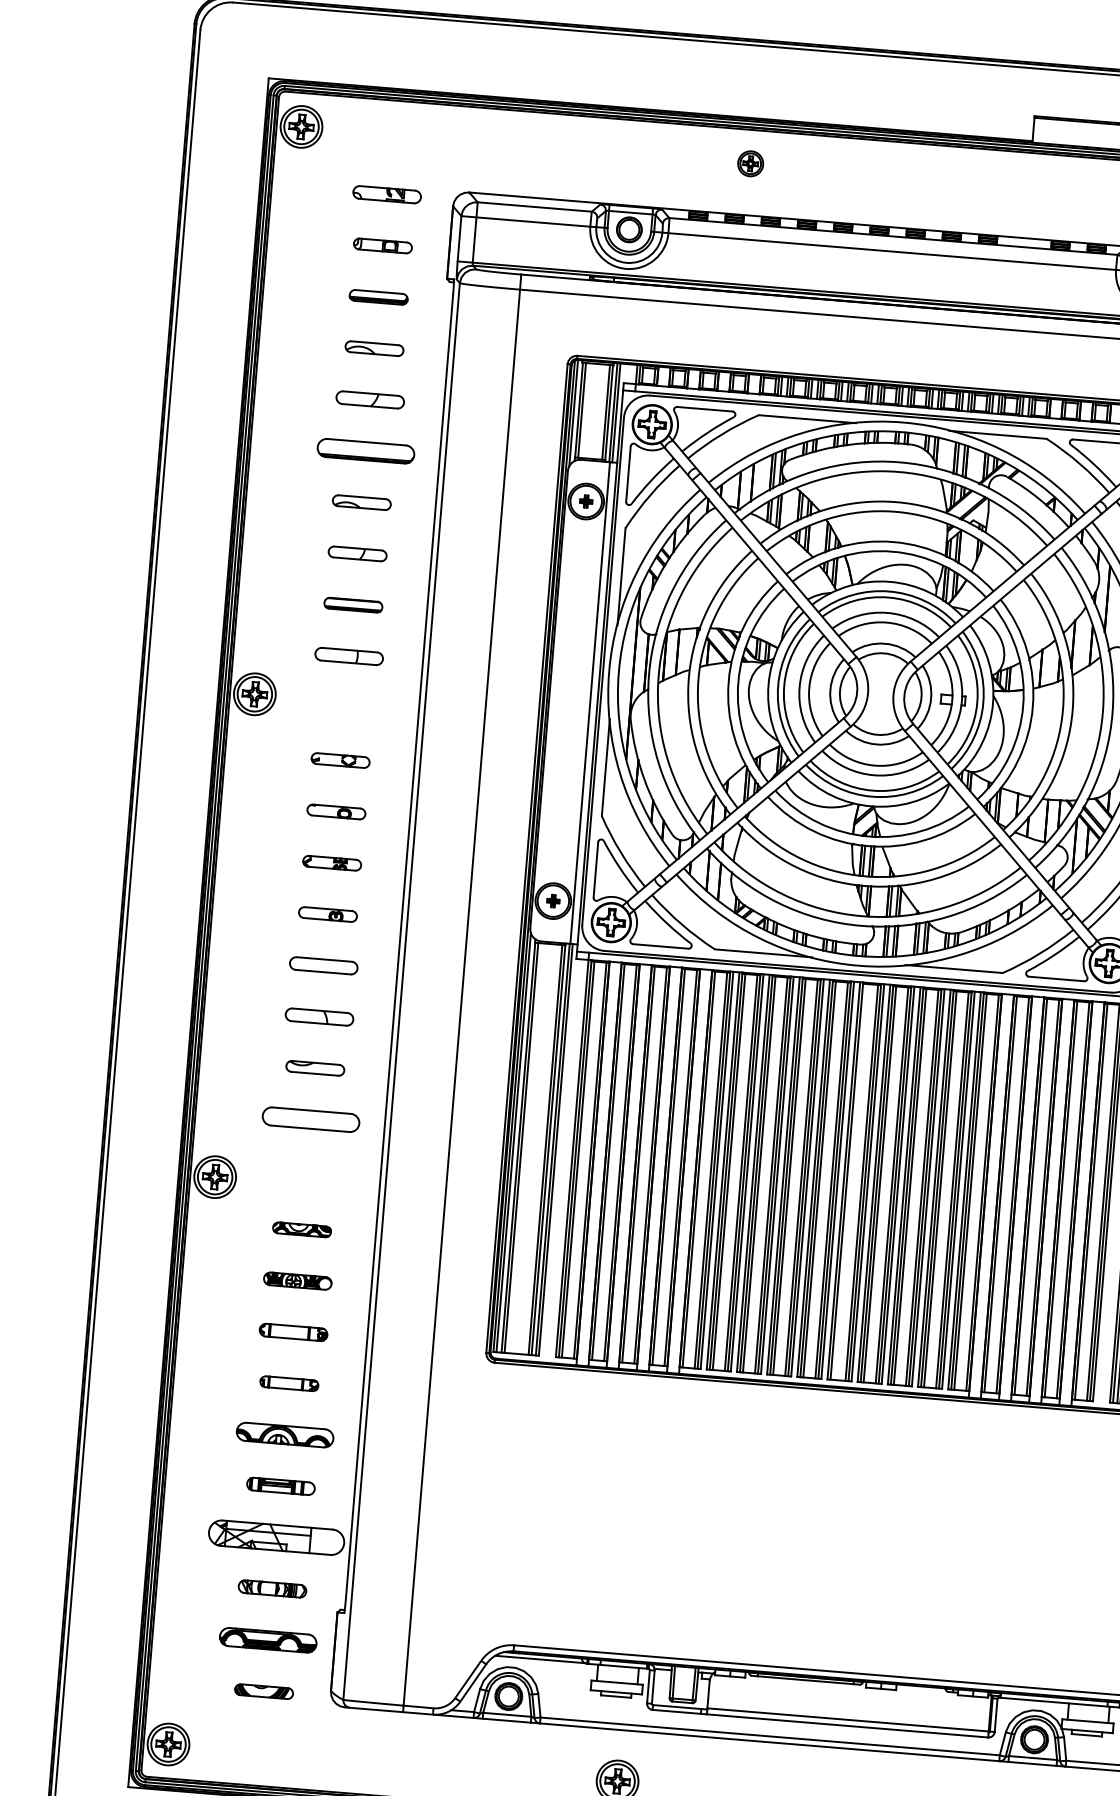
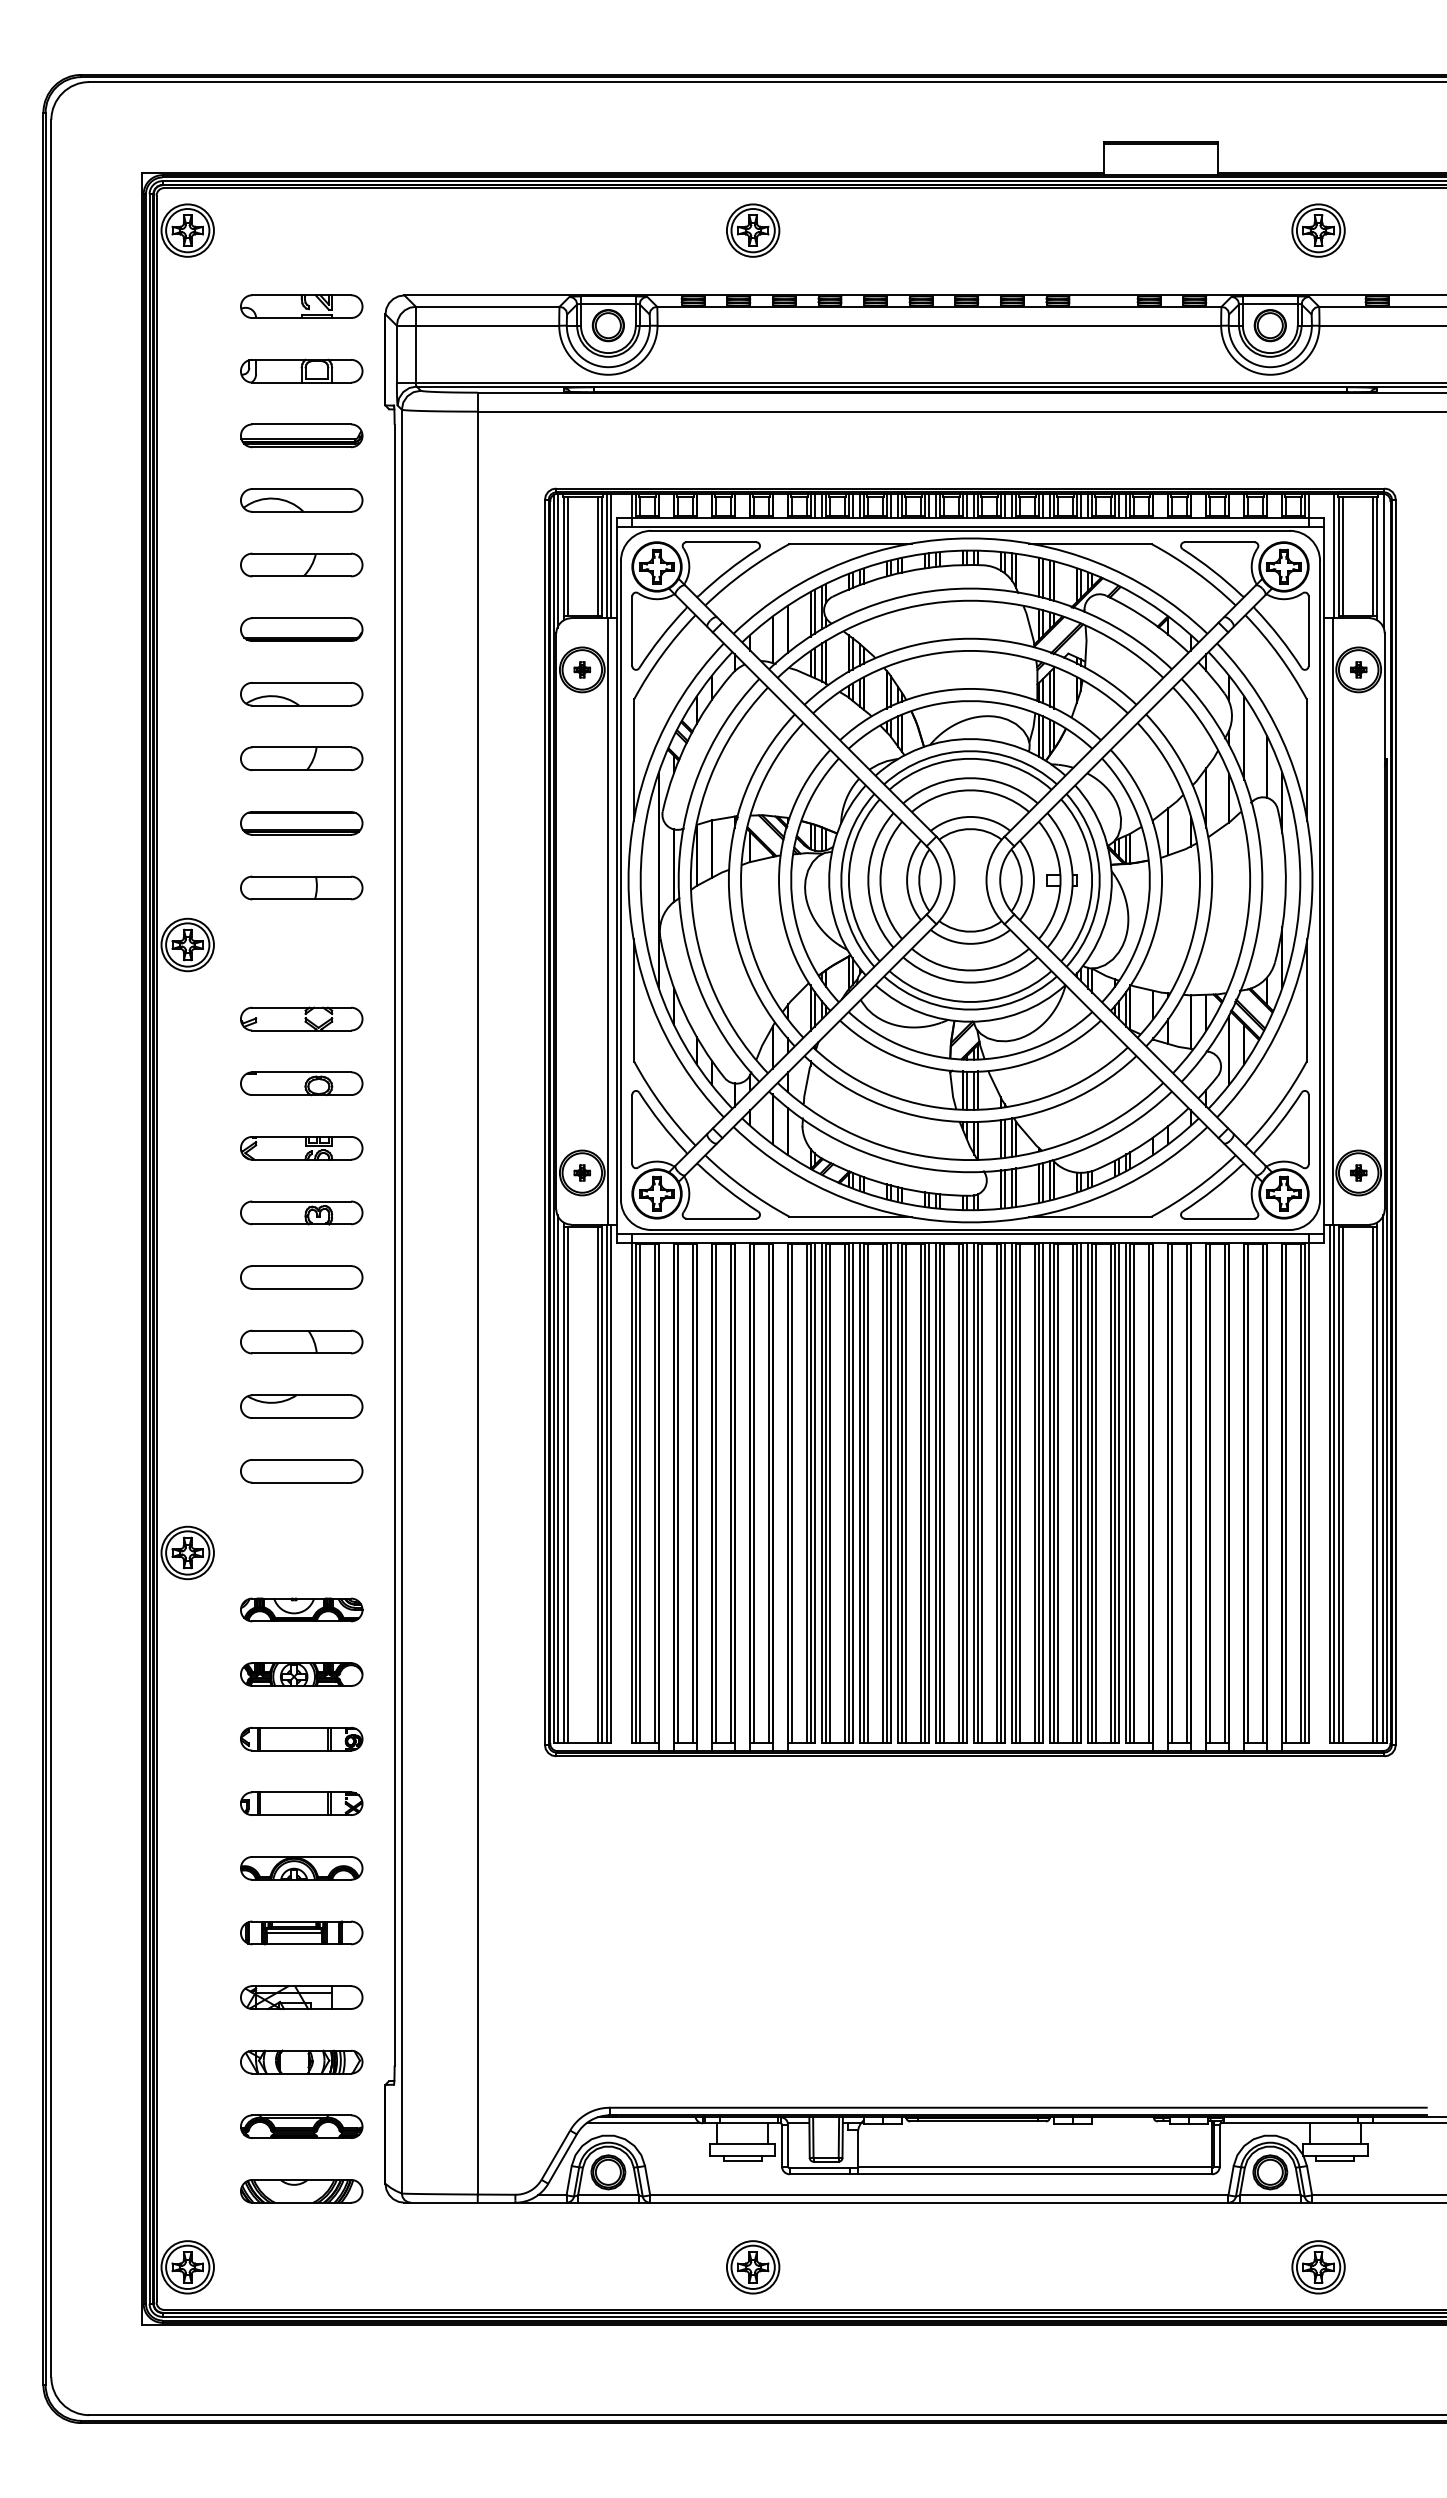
part: (750, 163) -> (753, 230), size x1.67
part: (386, 194) -> (301, 306), size x1.43
part: (382, 245) -> (301, 370), size x1.67
part: (378, 297) -> (301, 435), size x1.67
part: (374, 348) -> (301, 500), size x1.67
part: (370, 399) -> (301, 564), size x1.43
part: (361, 502) -> (301, 694), size x1.67
part: (357, 553) -> (301, 758), size x1.67
part: (353, 605) -> (301, 823), size x1.67
part: (348, 656) -> (301, 887), size x1.43
part: (340, 760) -> (301, 1018), size x1.67
part: (336, 811) -> (301, 1083), size x1.67
part: (331, 863) -> (301, 1148), size x1.67
part: (327, 914) -> (301, 1212), size x1.67
part: (323, 965) -> (301, 1277), size x1.43
part: (319, 1016) -> (301, 1341), size x1.43
part: (315, 1068) -> (301, 1406), size x1.67
line: (849, 1181) -> (981, 1493), added
part: (301, 1229) -> (301, 1609), size x1.67
part: (297, 1281) -> (301, 1674), size x1.43
part: (293, 1331) -> (301, 1738), size x1.43
part: (289, 1383) -> (301, 1803), size x1.67
part: (280, 1486) -> (301, 1932), size x1.43
part: (276, 1537) -> (301, 1997), size x0.71
part: (272, 1588) -> (301, 2061), size x1.43
part: (263, 1691) -> (301, 2191), size x1.67

